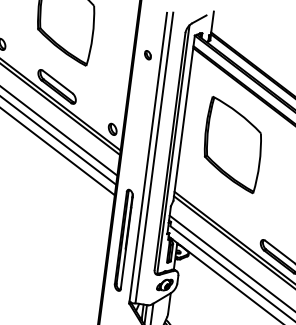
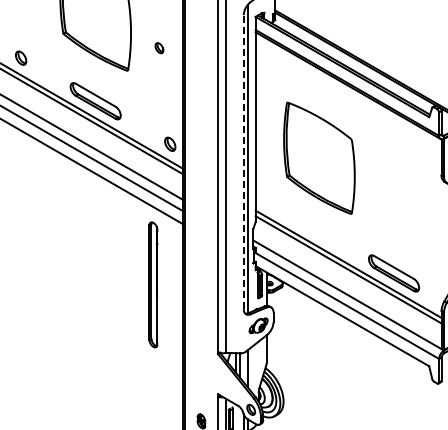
part: (147, 55) -> (159, 48), moved
part: (233, 144) -> (319, 157), moved
line: (169, 151) -> (243, 162), solid -> dashed
part: (123, 240) -> (153, 284), moved

